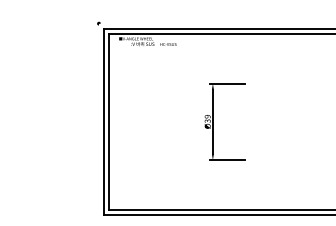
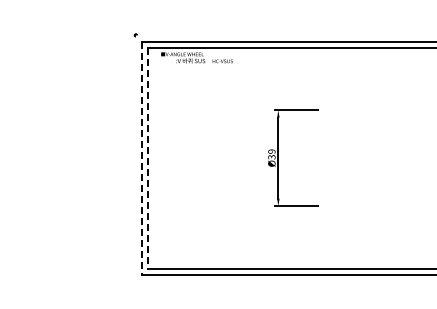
line: (104, 122) -> (142, 158), solid -> dashed
line: (109, 122) -> (148, 158), solid -> dashed

